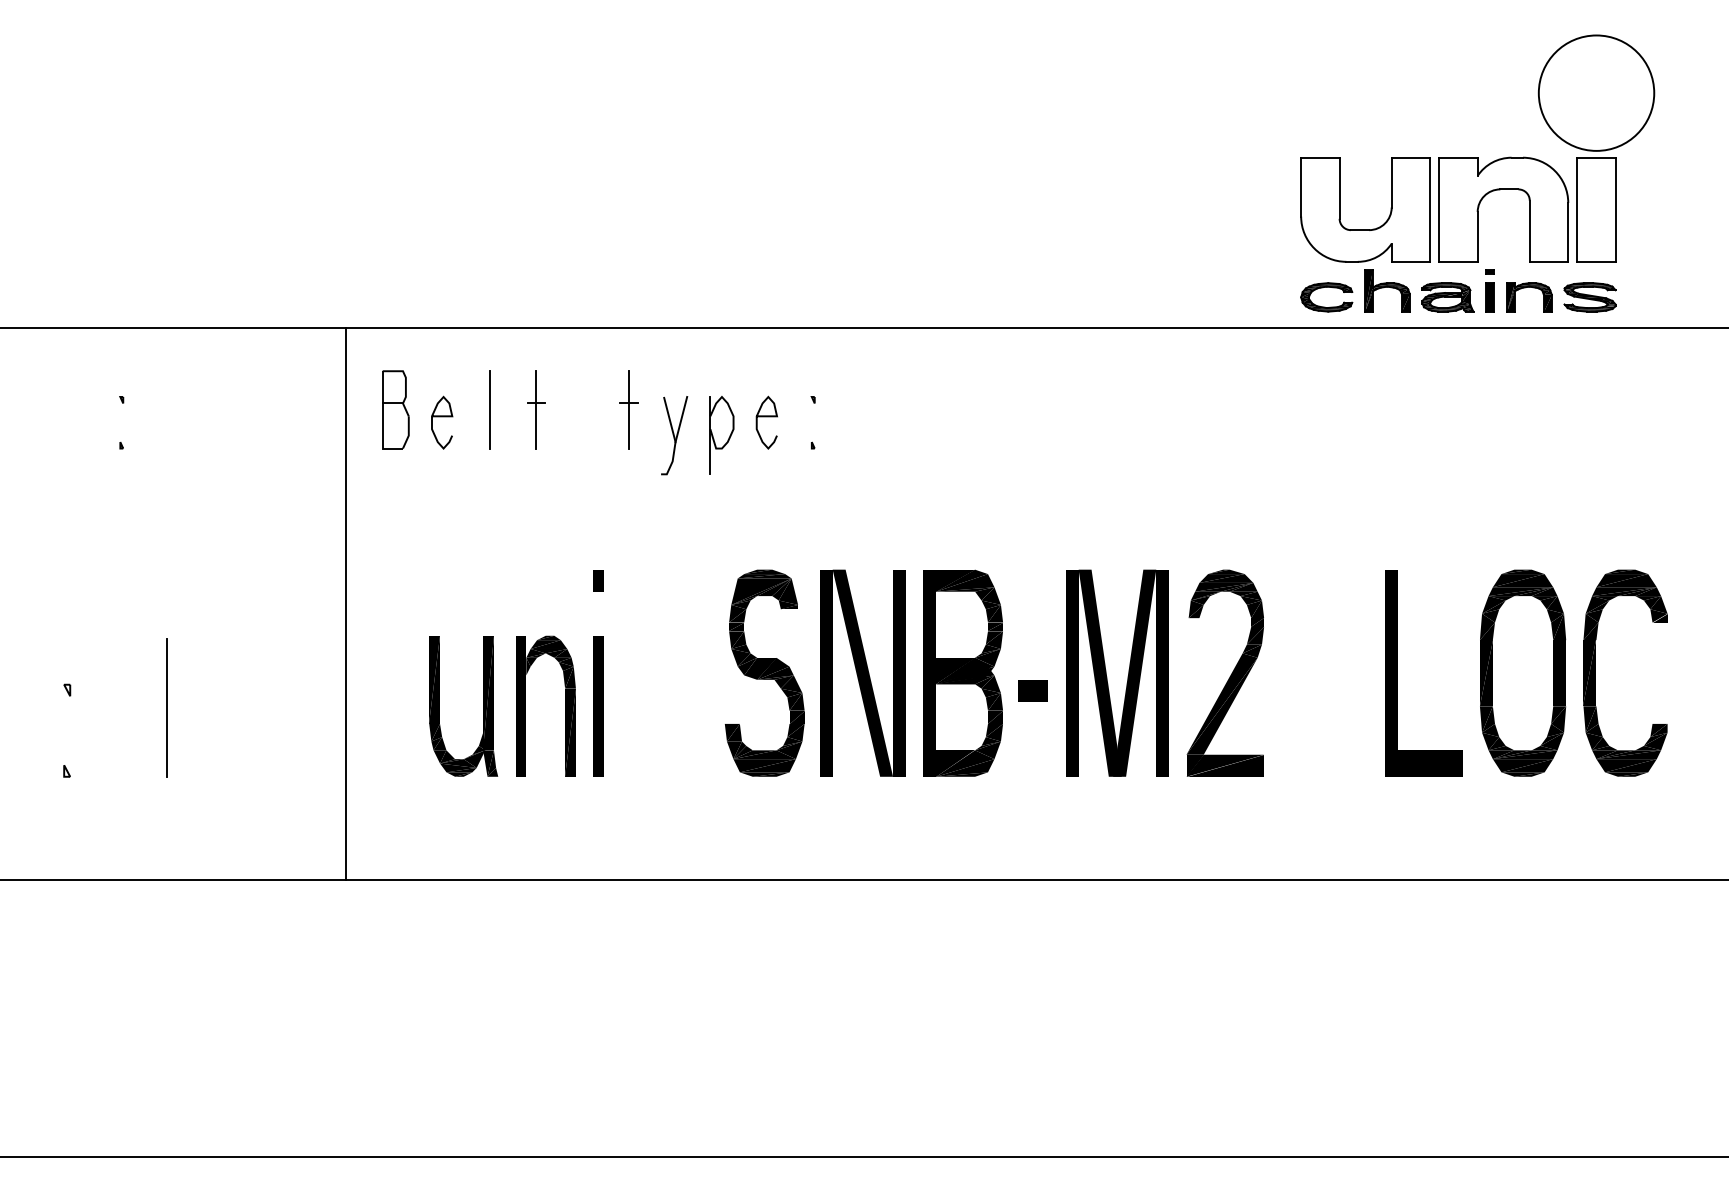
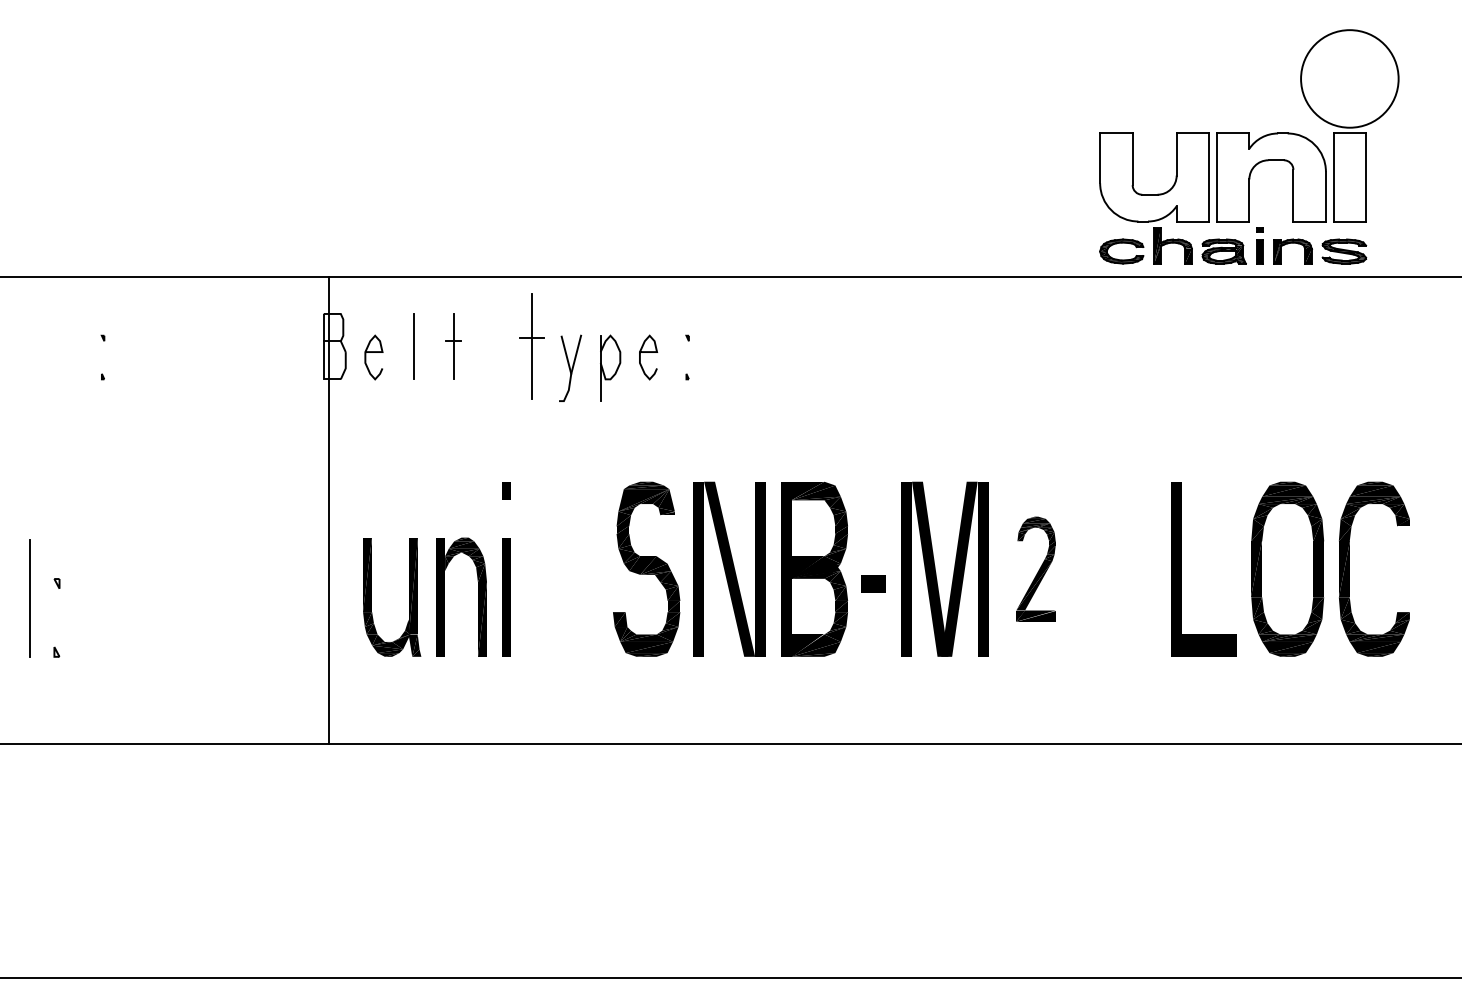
part: (628, 409) -> (531, 346), size x1.6
line: (345, 603) -> (328, 510), moved
part: (1224, 672) -> (1035, 568), size x0.6
line: (165, 707) -> (29, 598), moved

